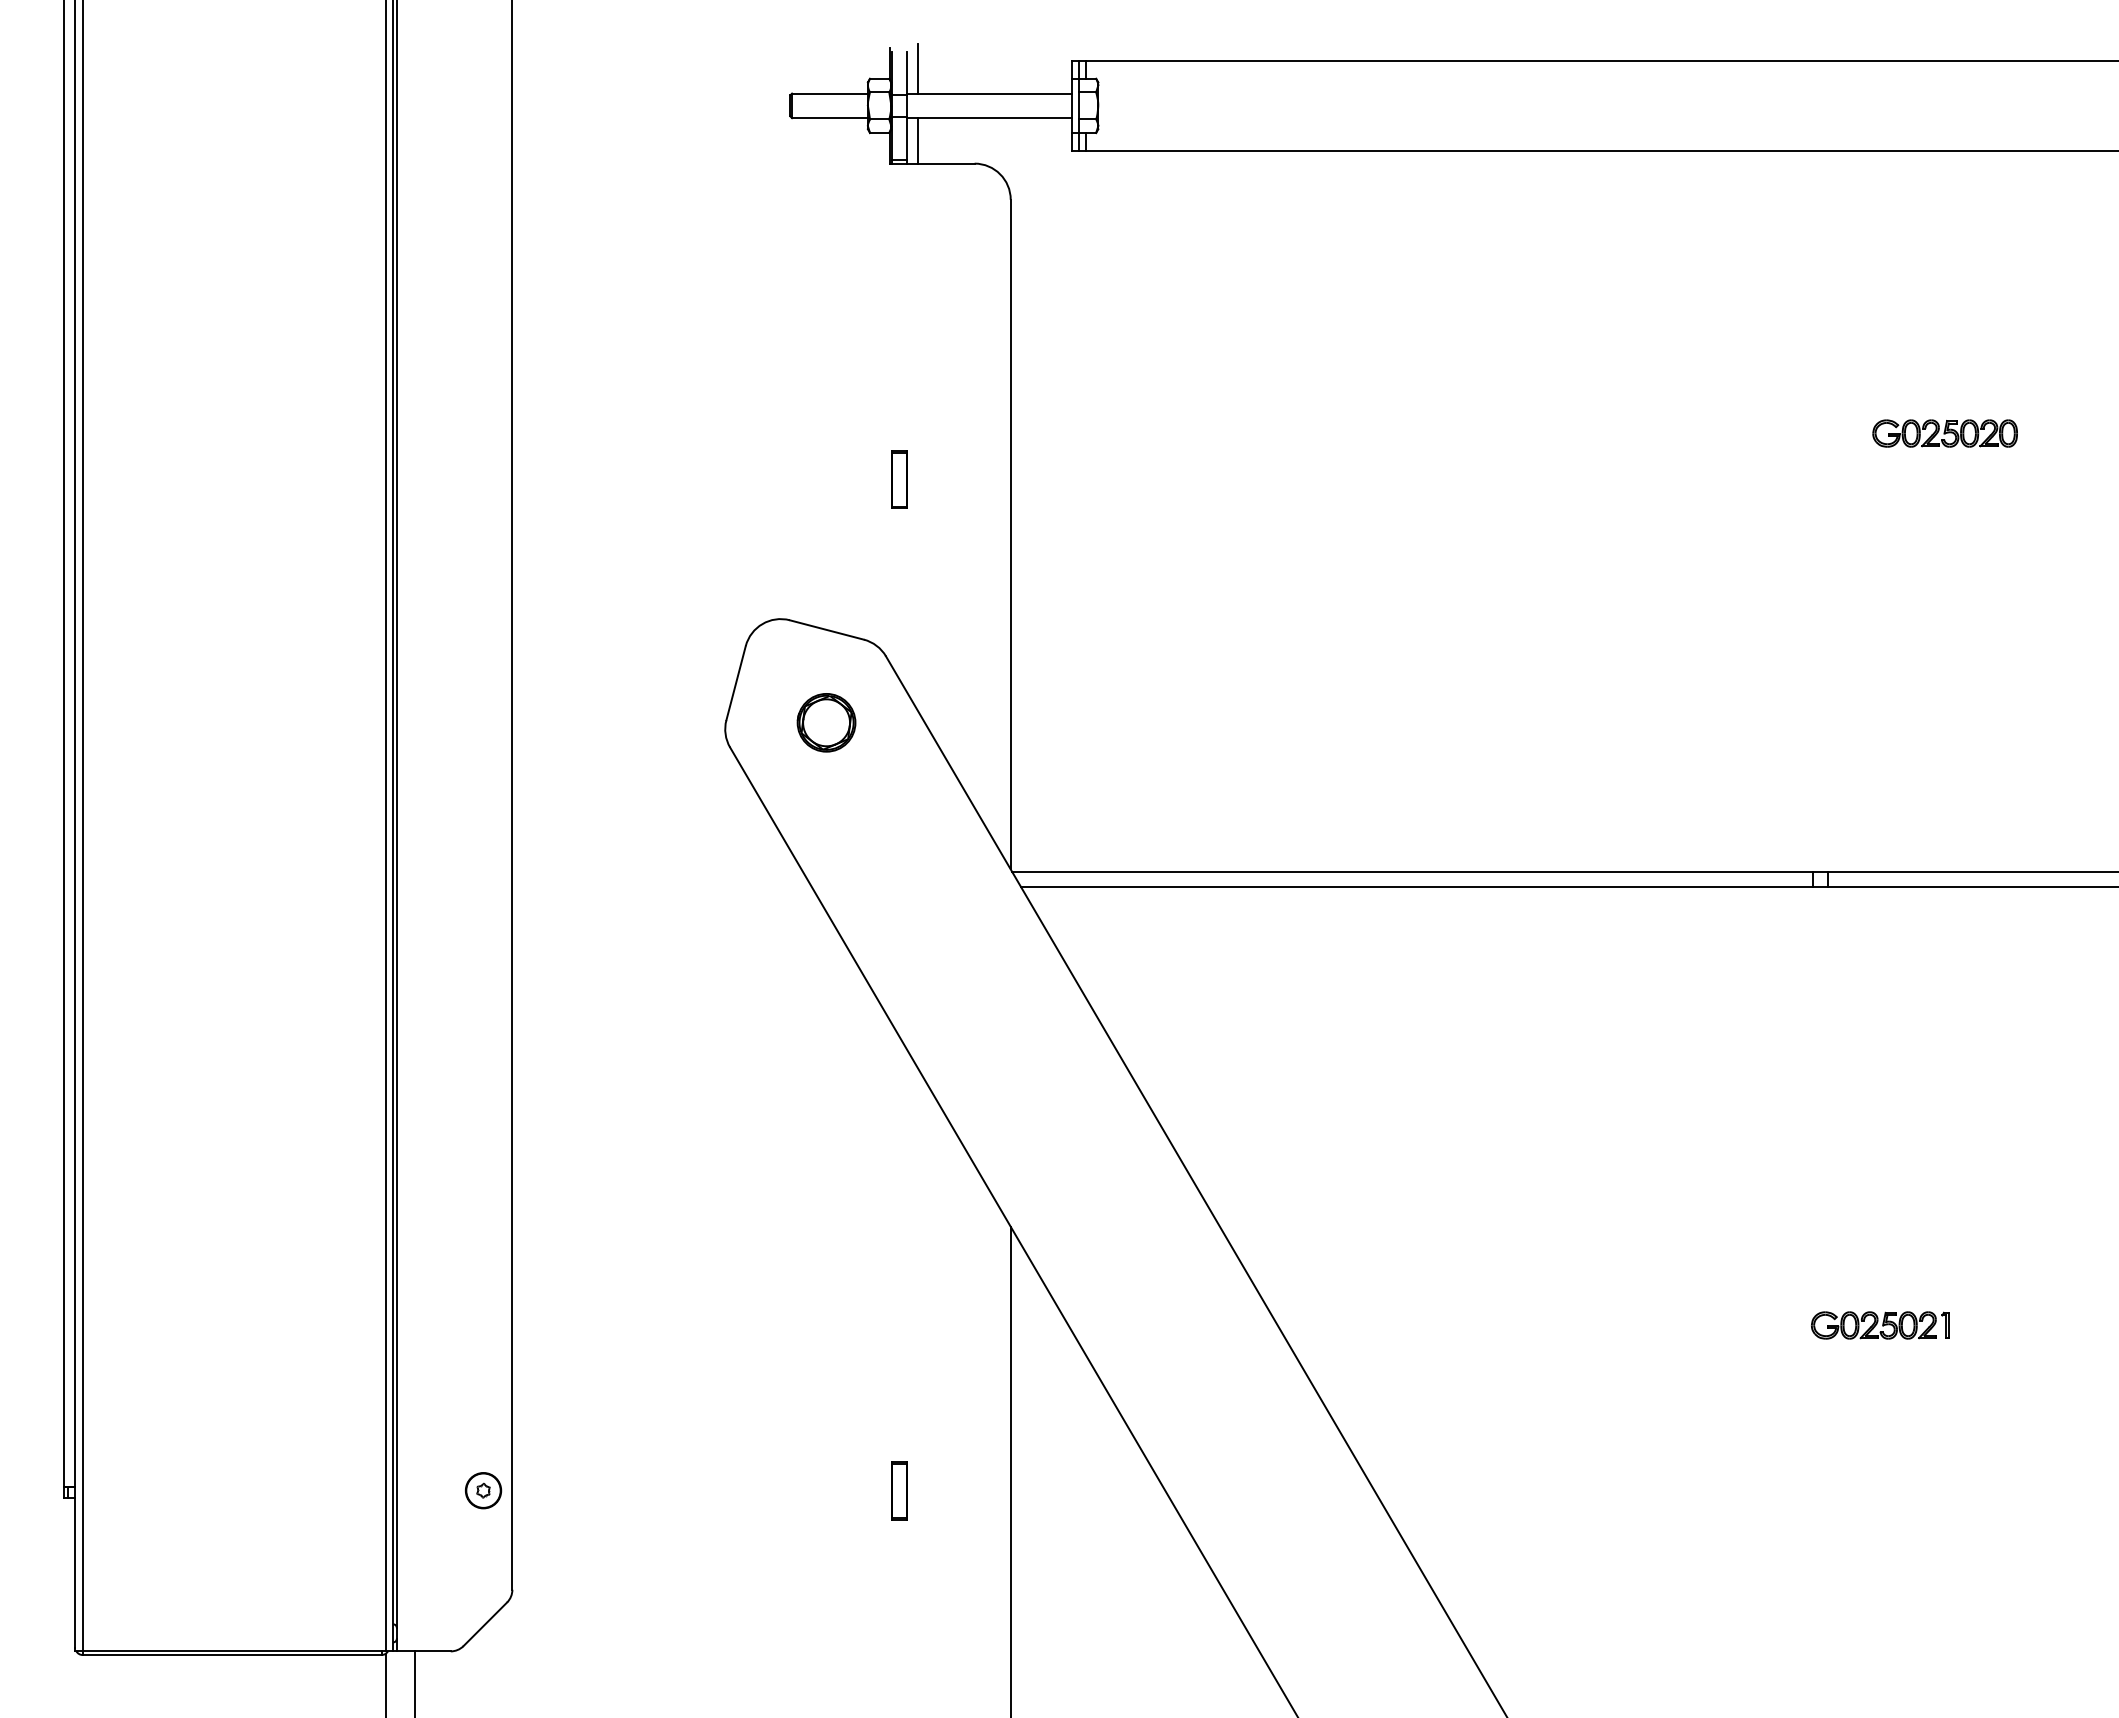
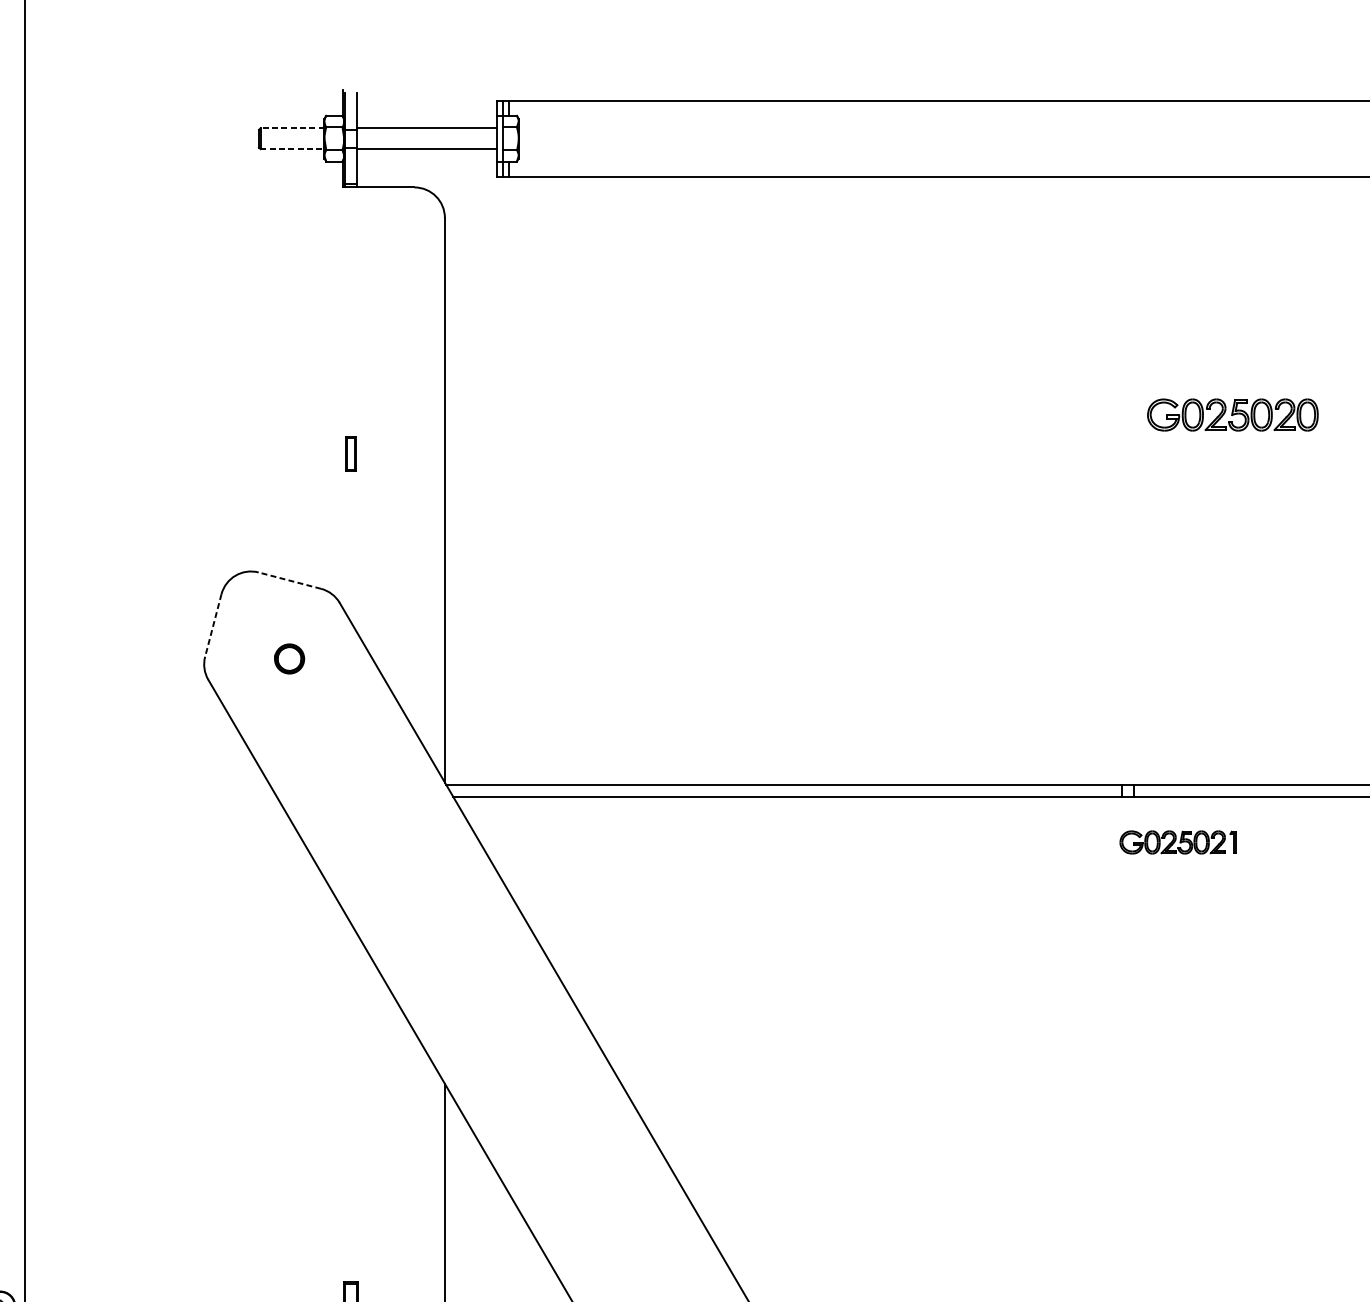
line: (917, 68) -> (366, 107), removed
line: (830, 93) -> (292, 128), solid -> dashed
line: (830, 118) -> (292, 149), solid -> dashed
line: (917, 140) -> (366, 167), removed
part: (1944, 433) -> (1232, 414), size x1.4
part: (899, 479) -> (351, 453), size x0.7
line: (826, 629) -> (289, 580), solid -> dashed
line: (735, 683) -> (212, 625), solid -> dashed
part: (826, 722) -> (289, 658), size x0.6
part: (1880, 1325) -> (1178, 842), moved

